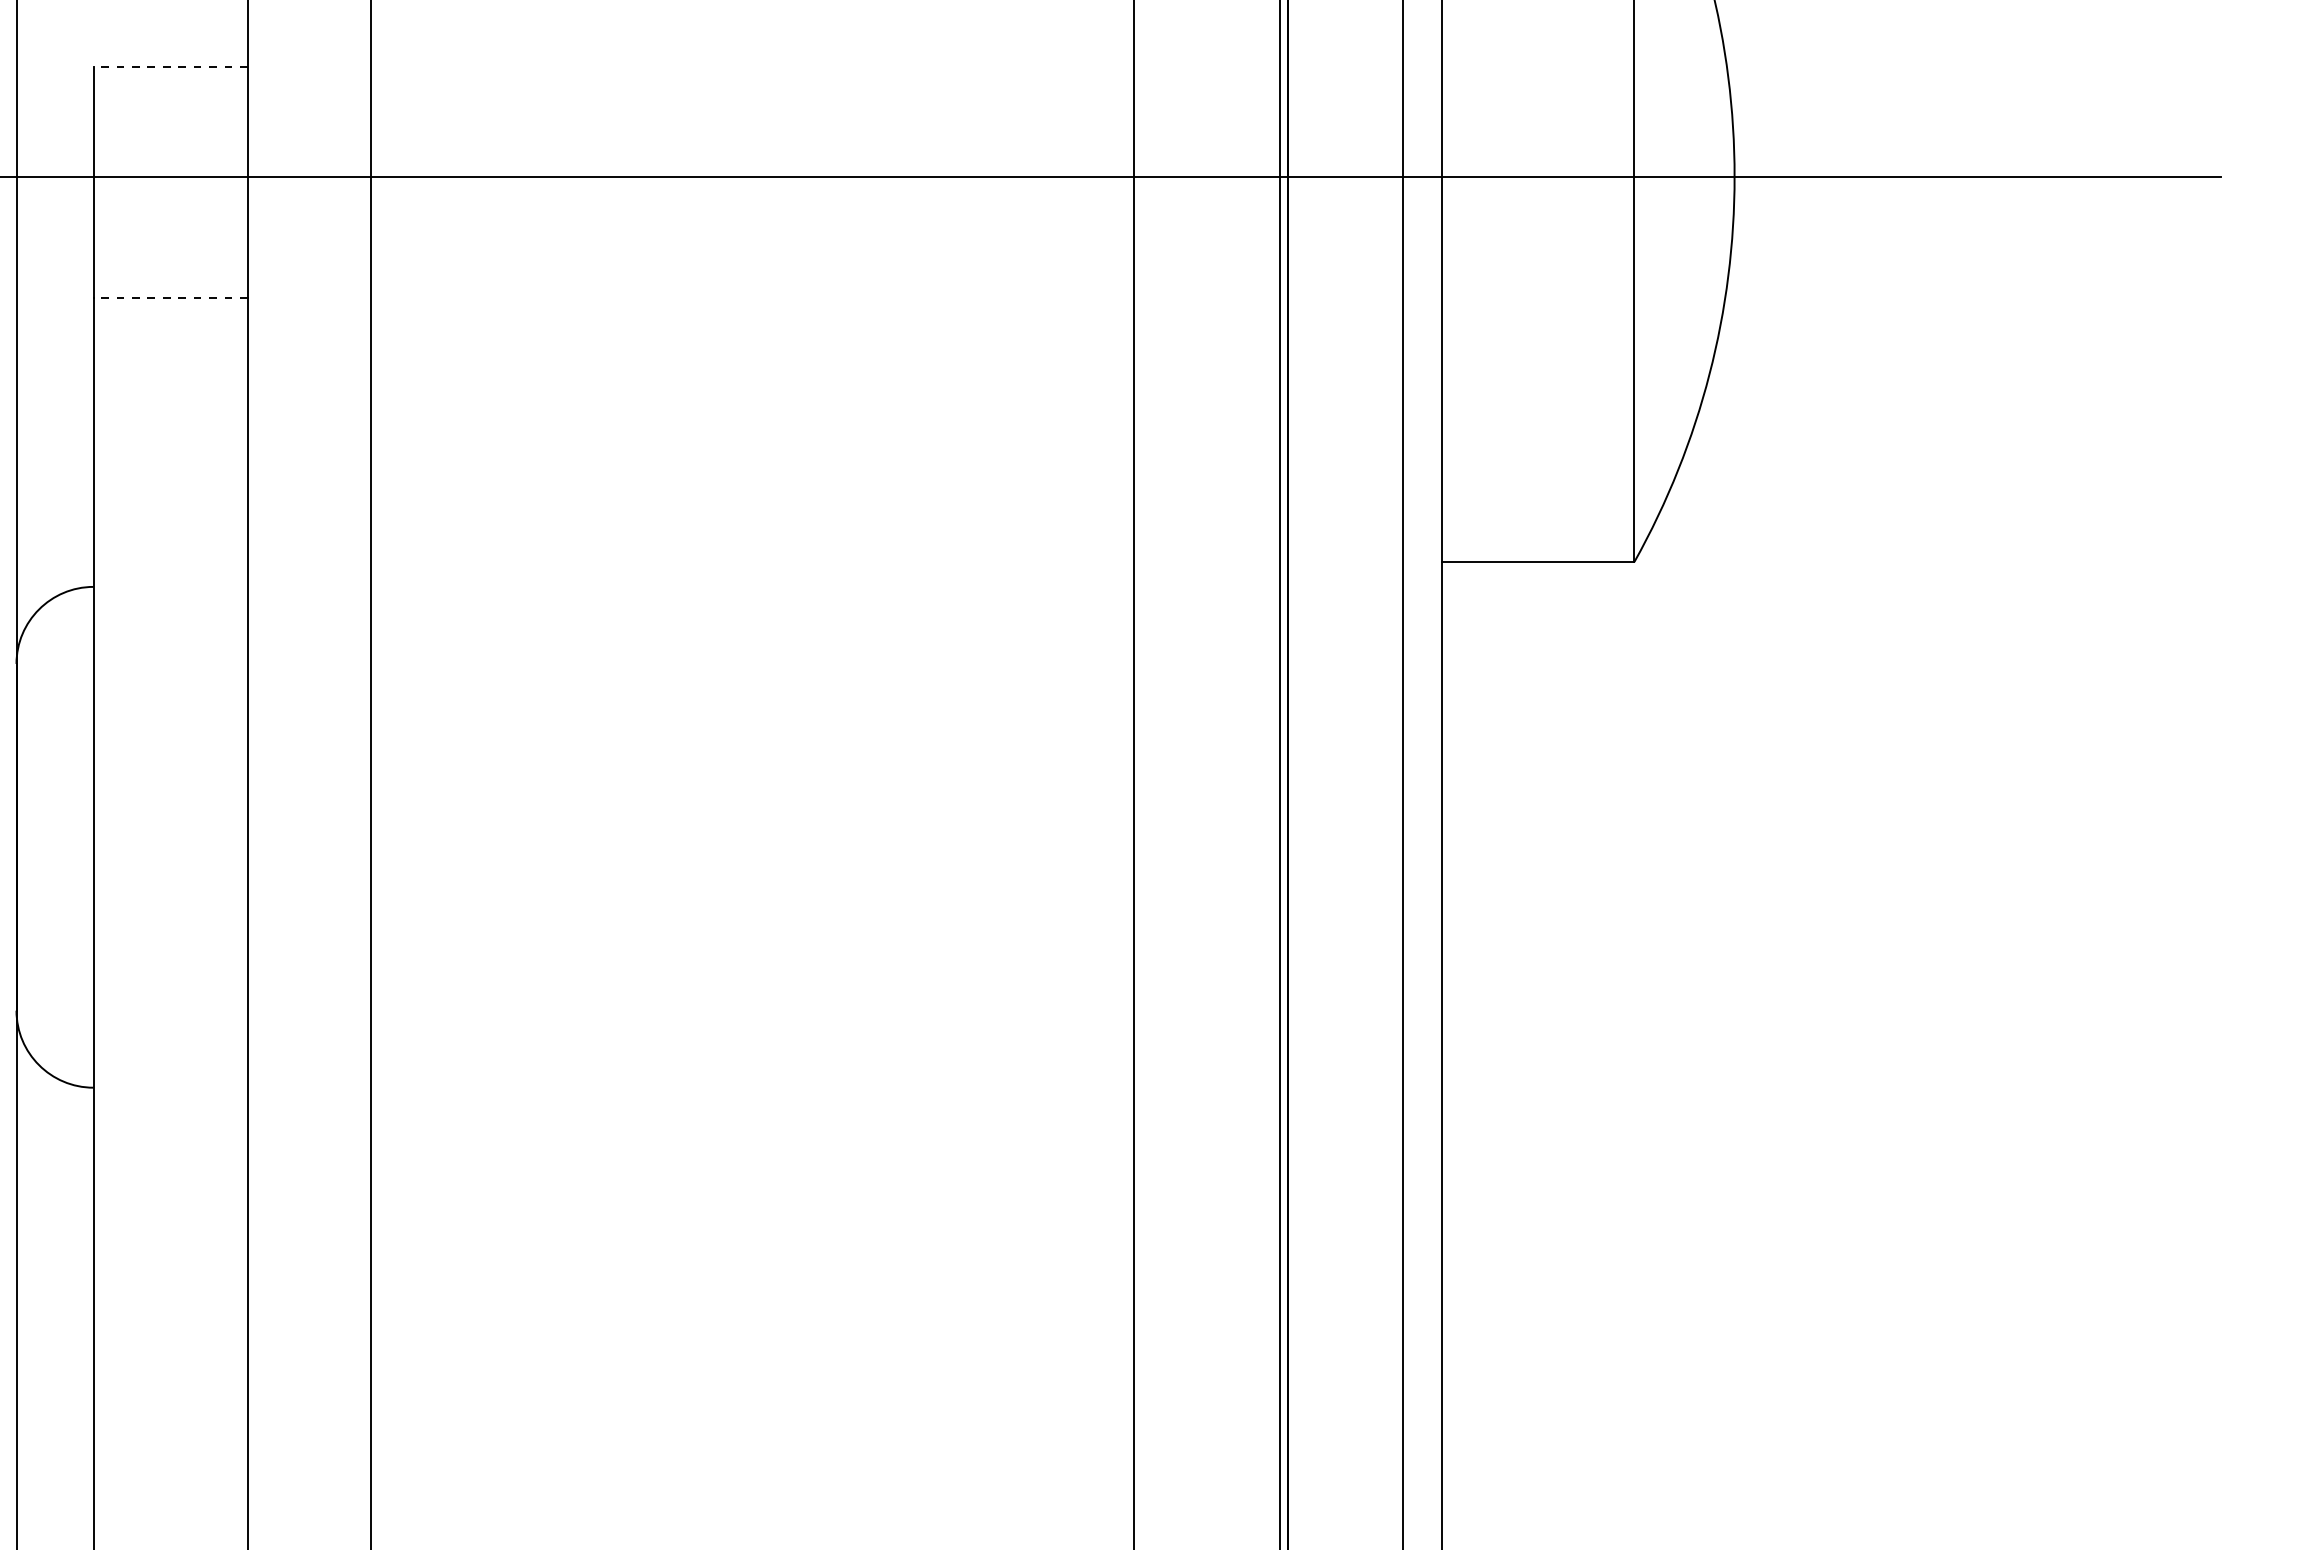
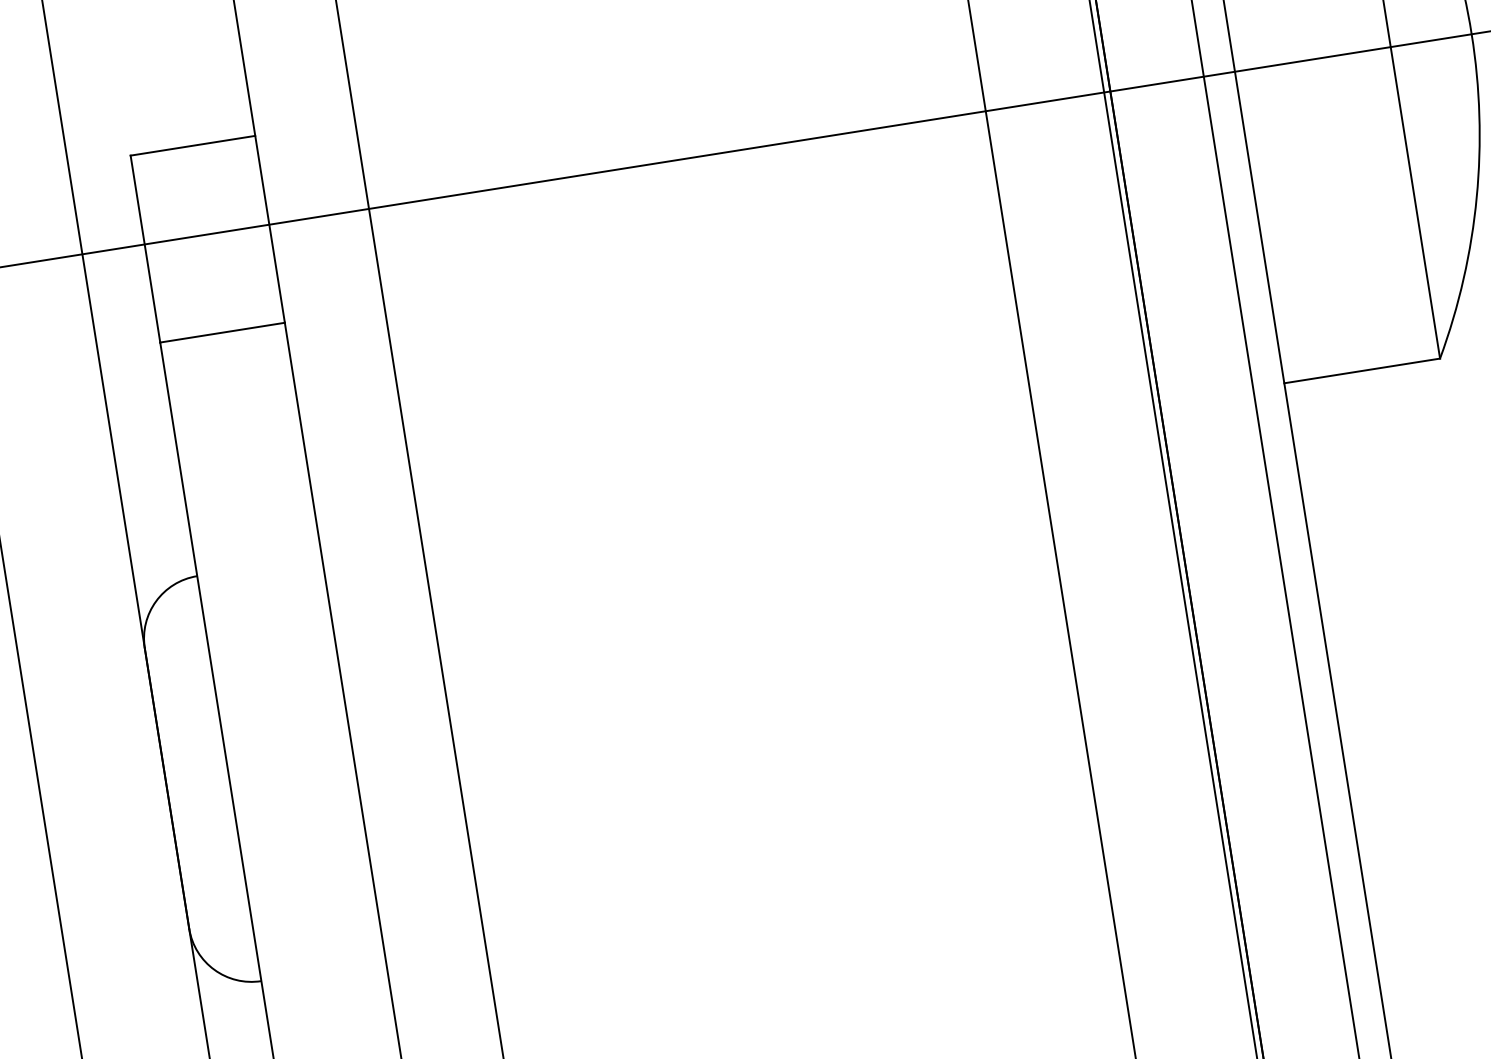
line: (170, 66) -> (192, 145), dashed -> solid
line: (170, 298) -> (222, 333), dashed -> solid

